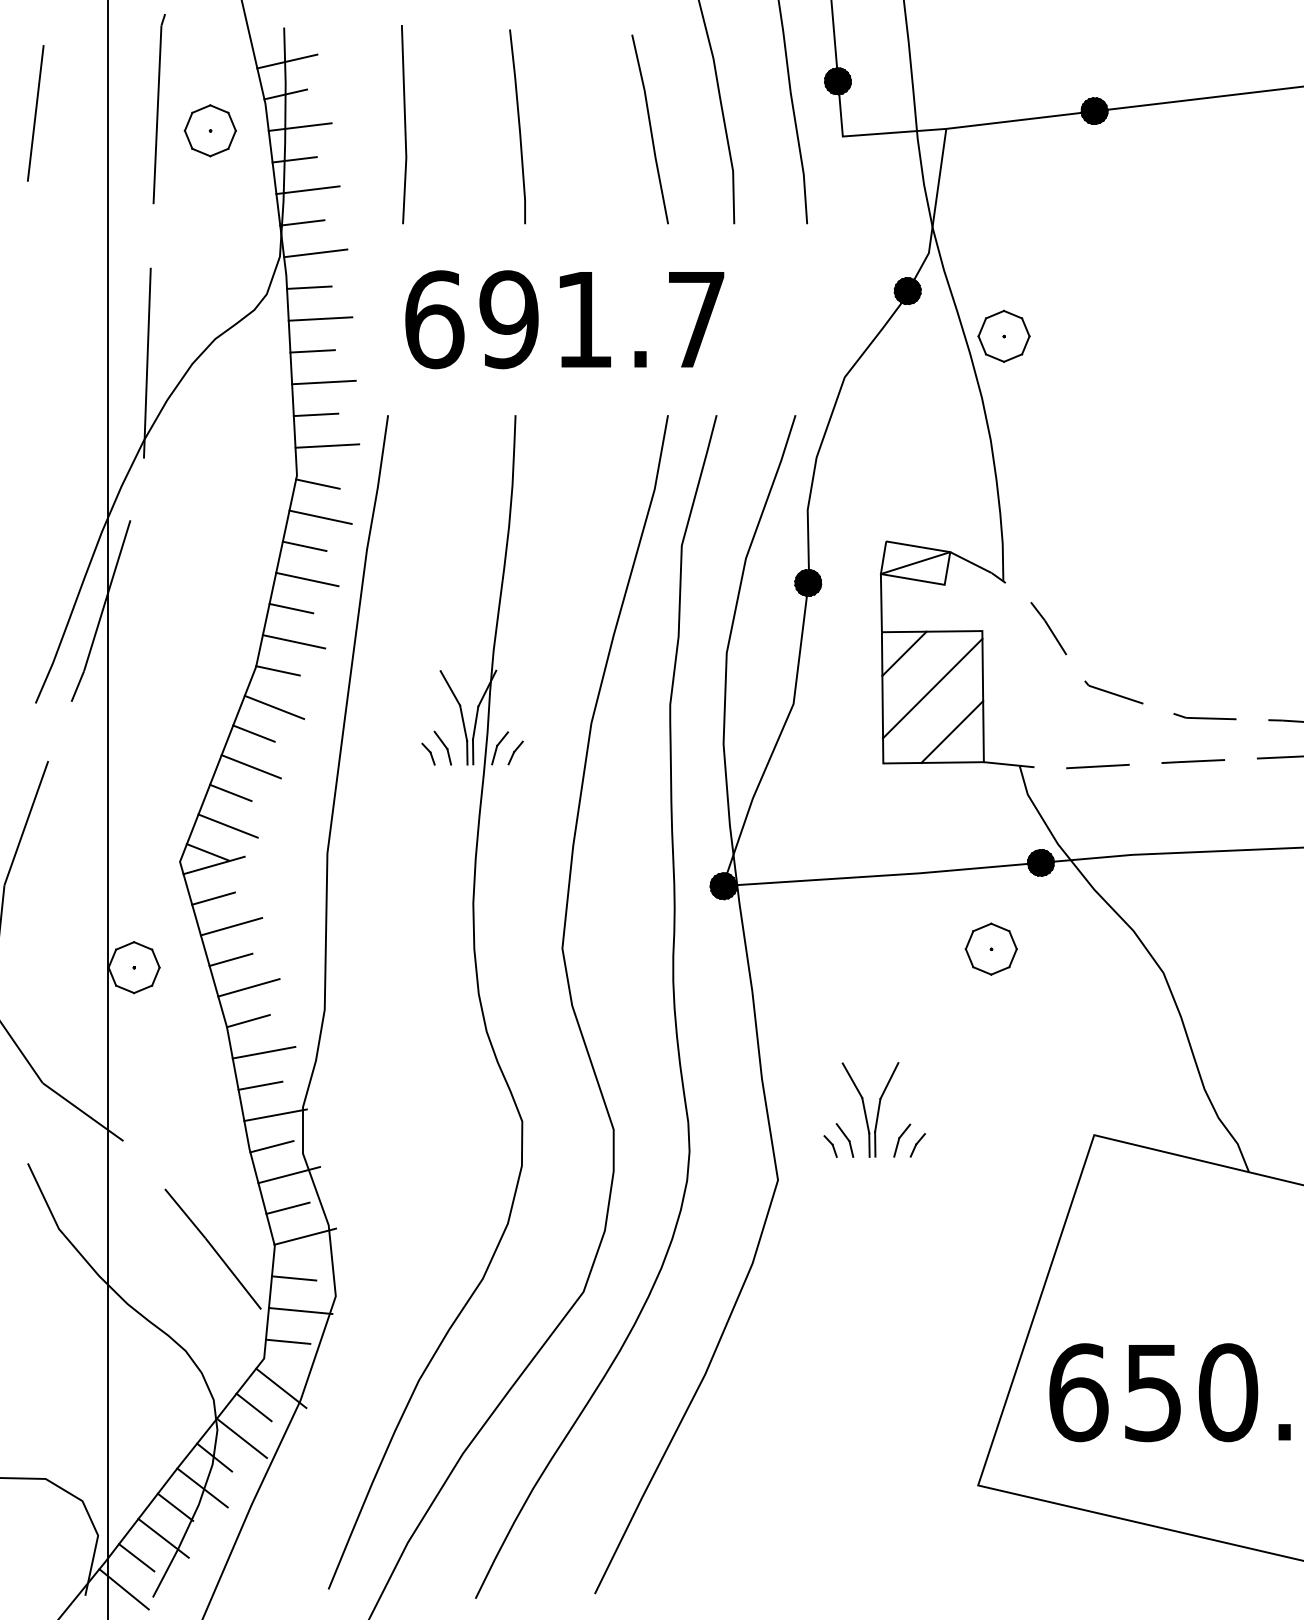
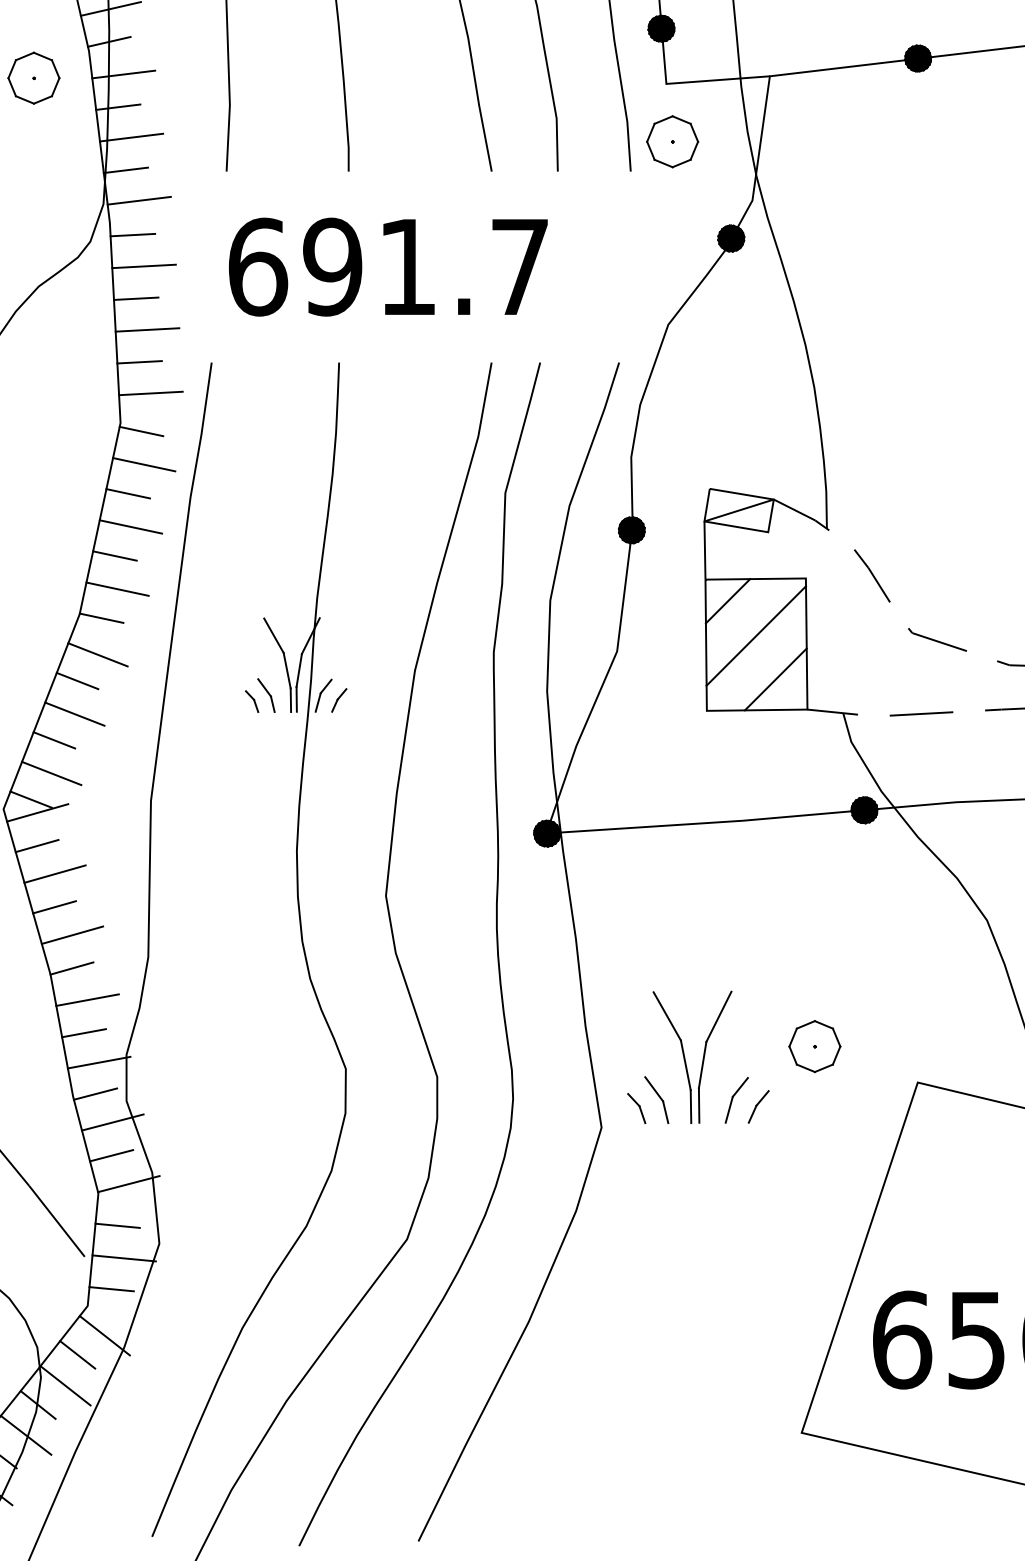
part: (1003, 335) -> (672, 140), moved
part: (990, 948) -> (814, 1045), moved
part: (874, 1109) -> (698, 1056), size x1.4

